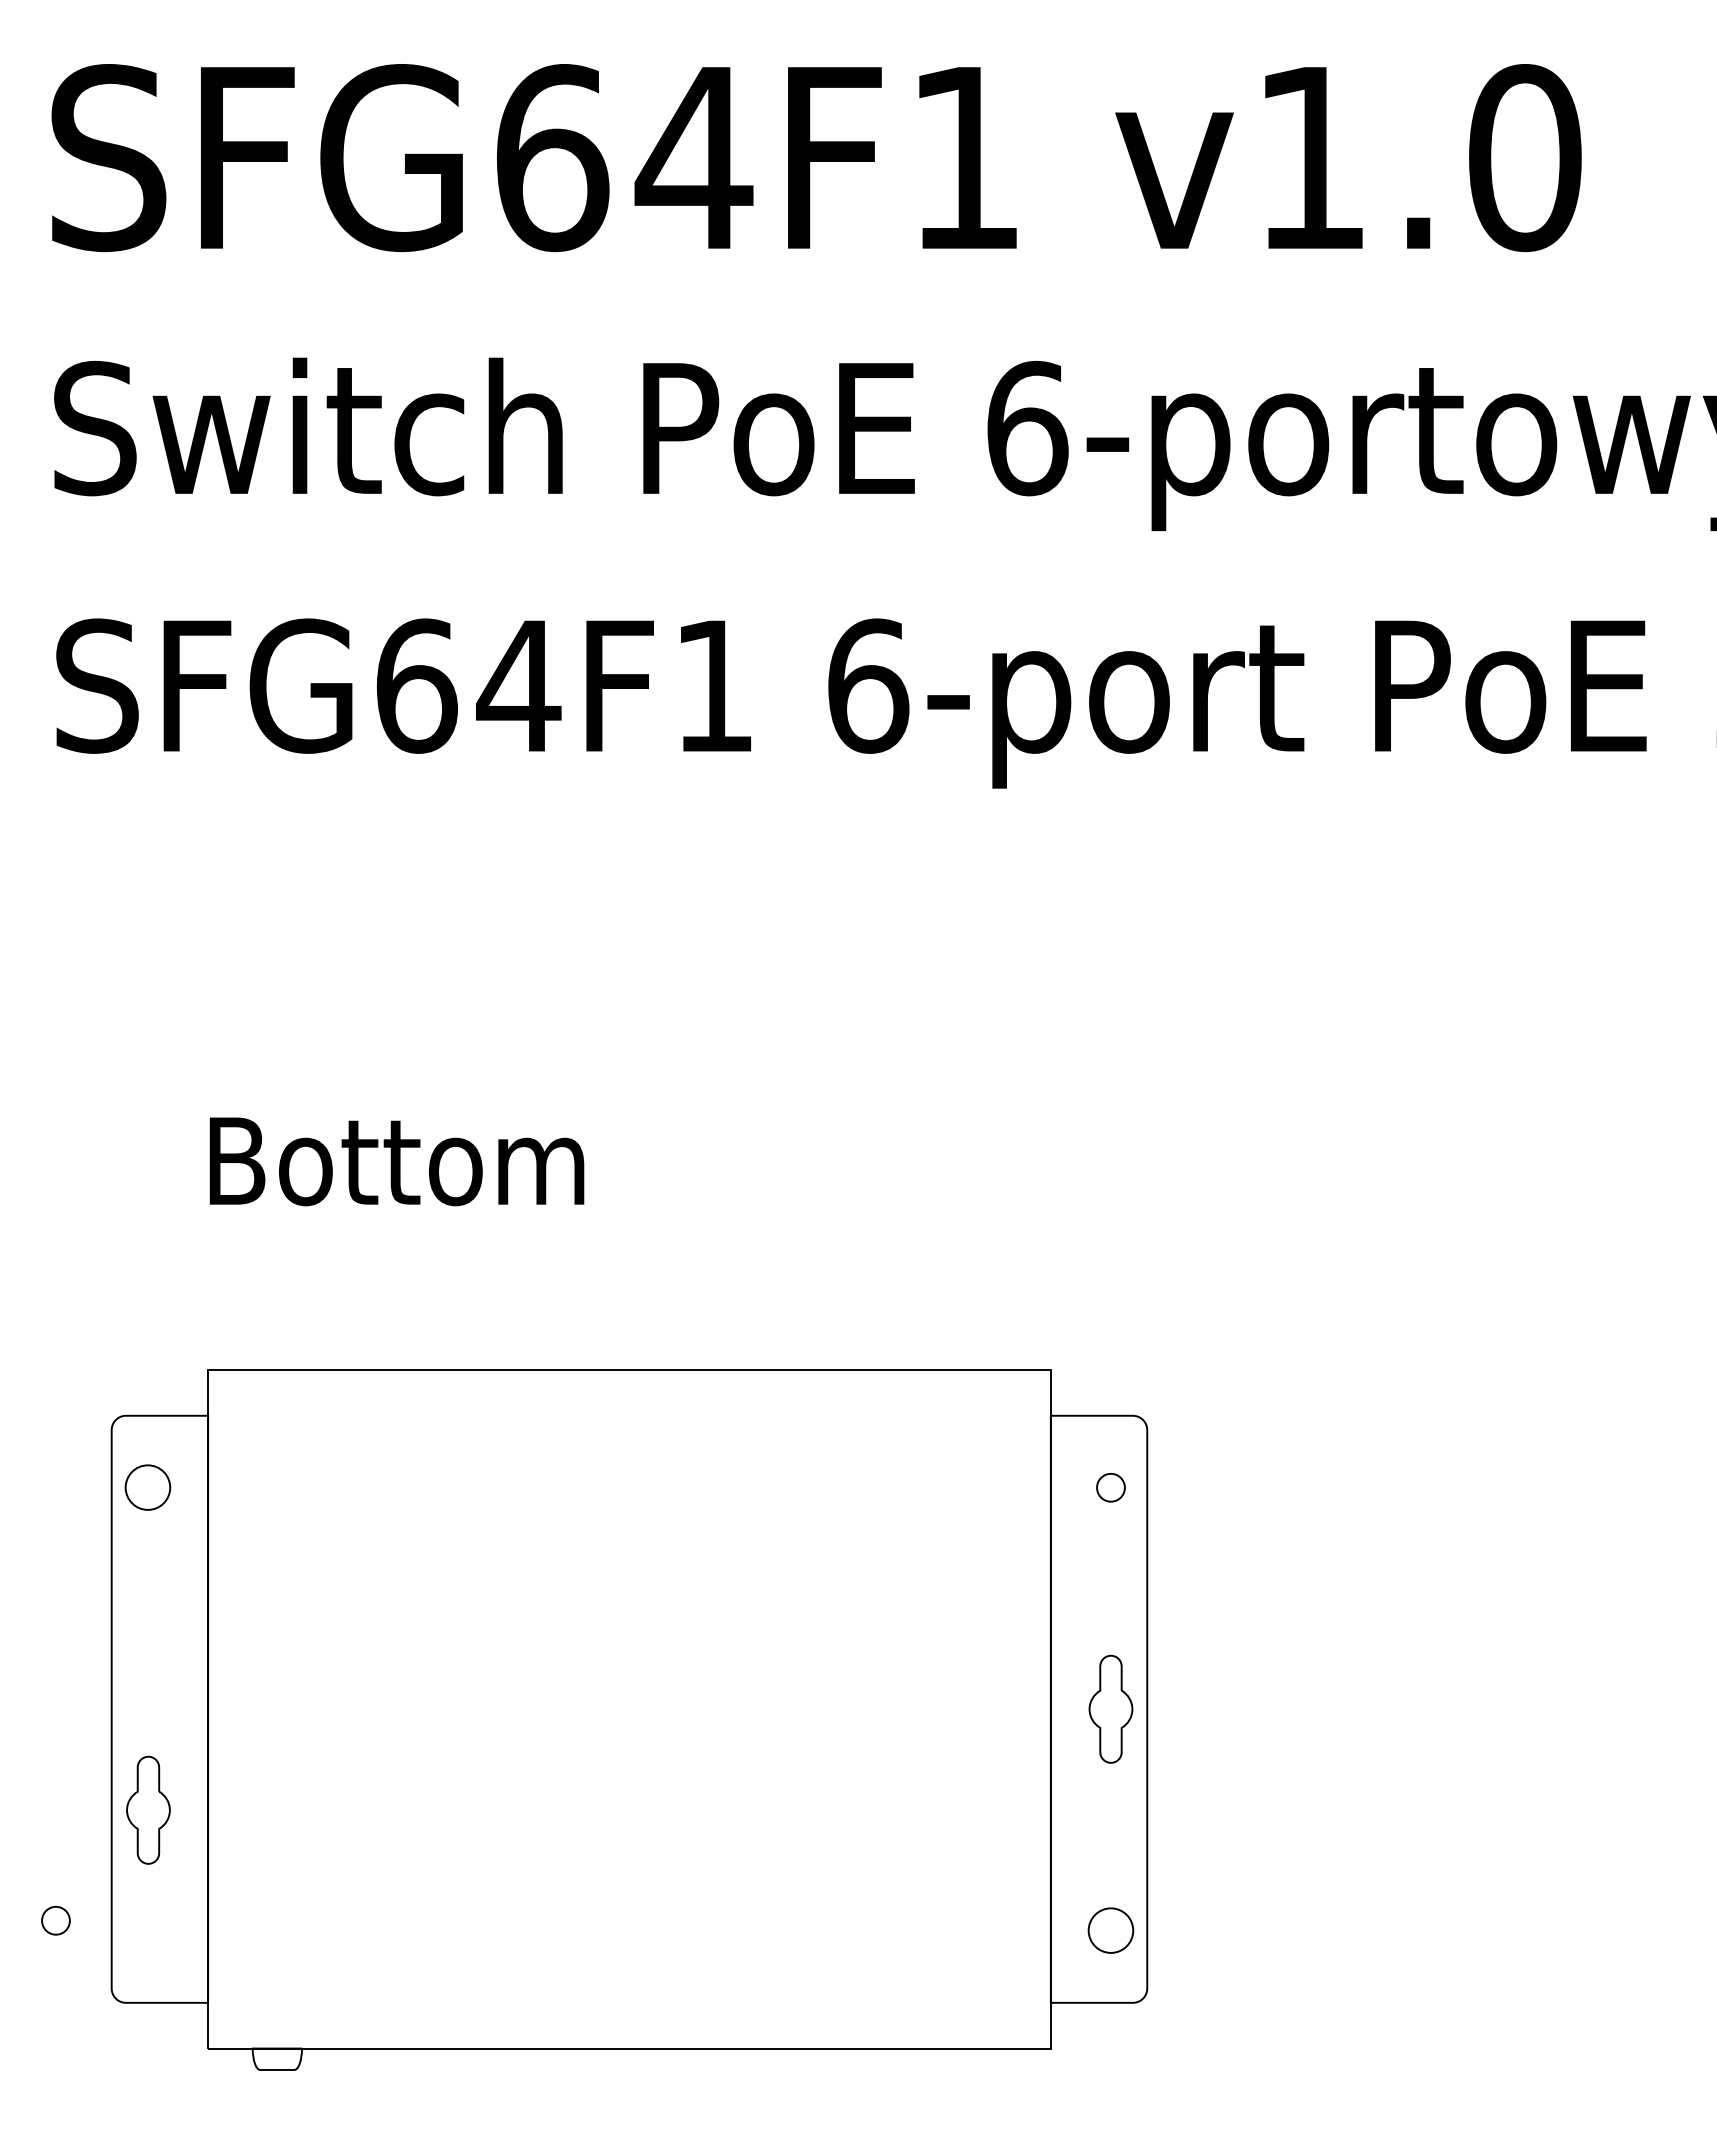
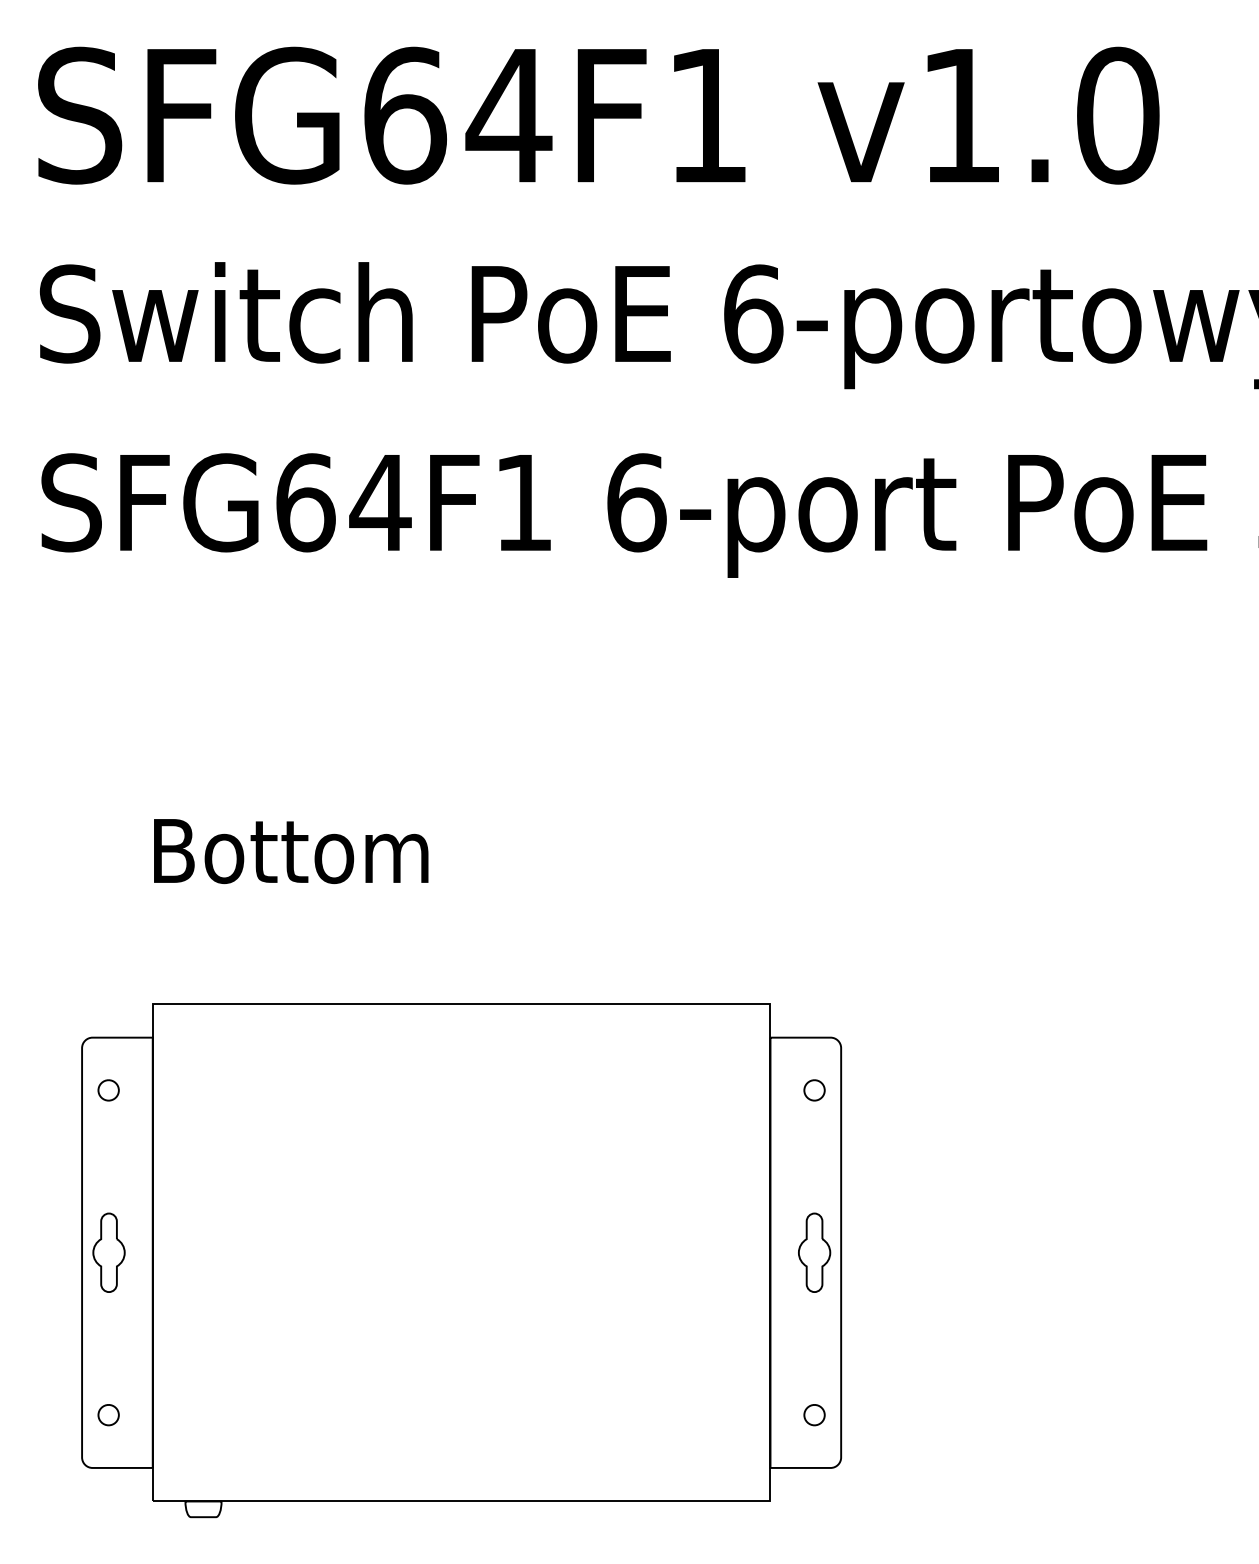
part: (147, 1487) -> (108, 1090), size x0.62
part: (148, 1809) -> (109, 1252), moved
part: (55, 1920) -> (108, 1414), moved
part: (1110, 1930) -> (814, 1414), size x0.62

